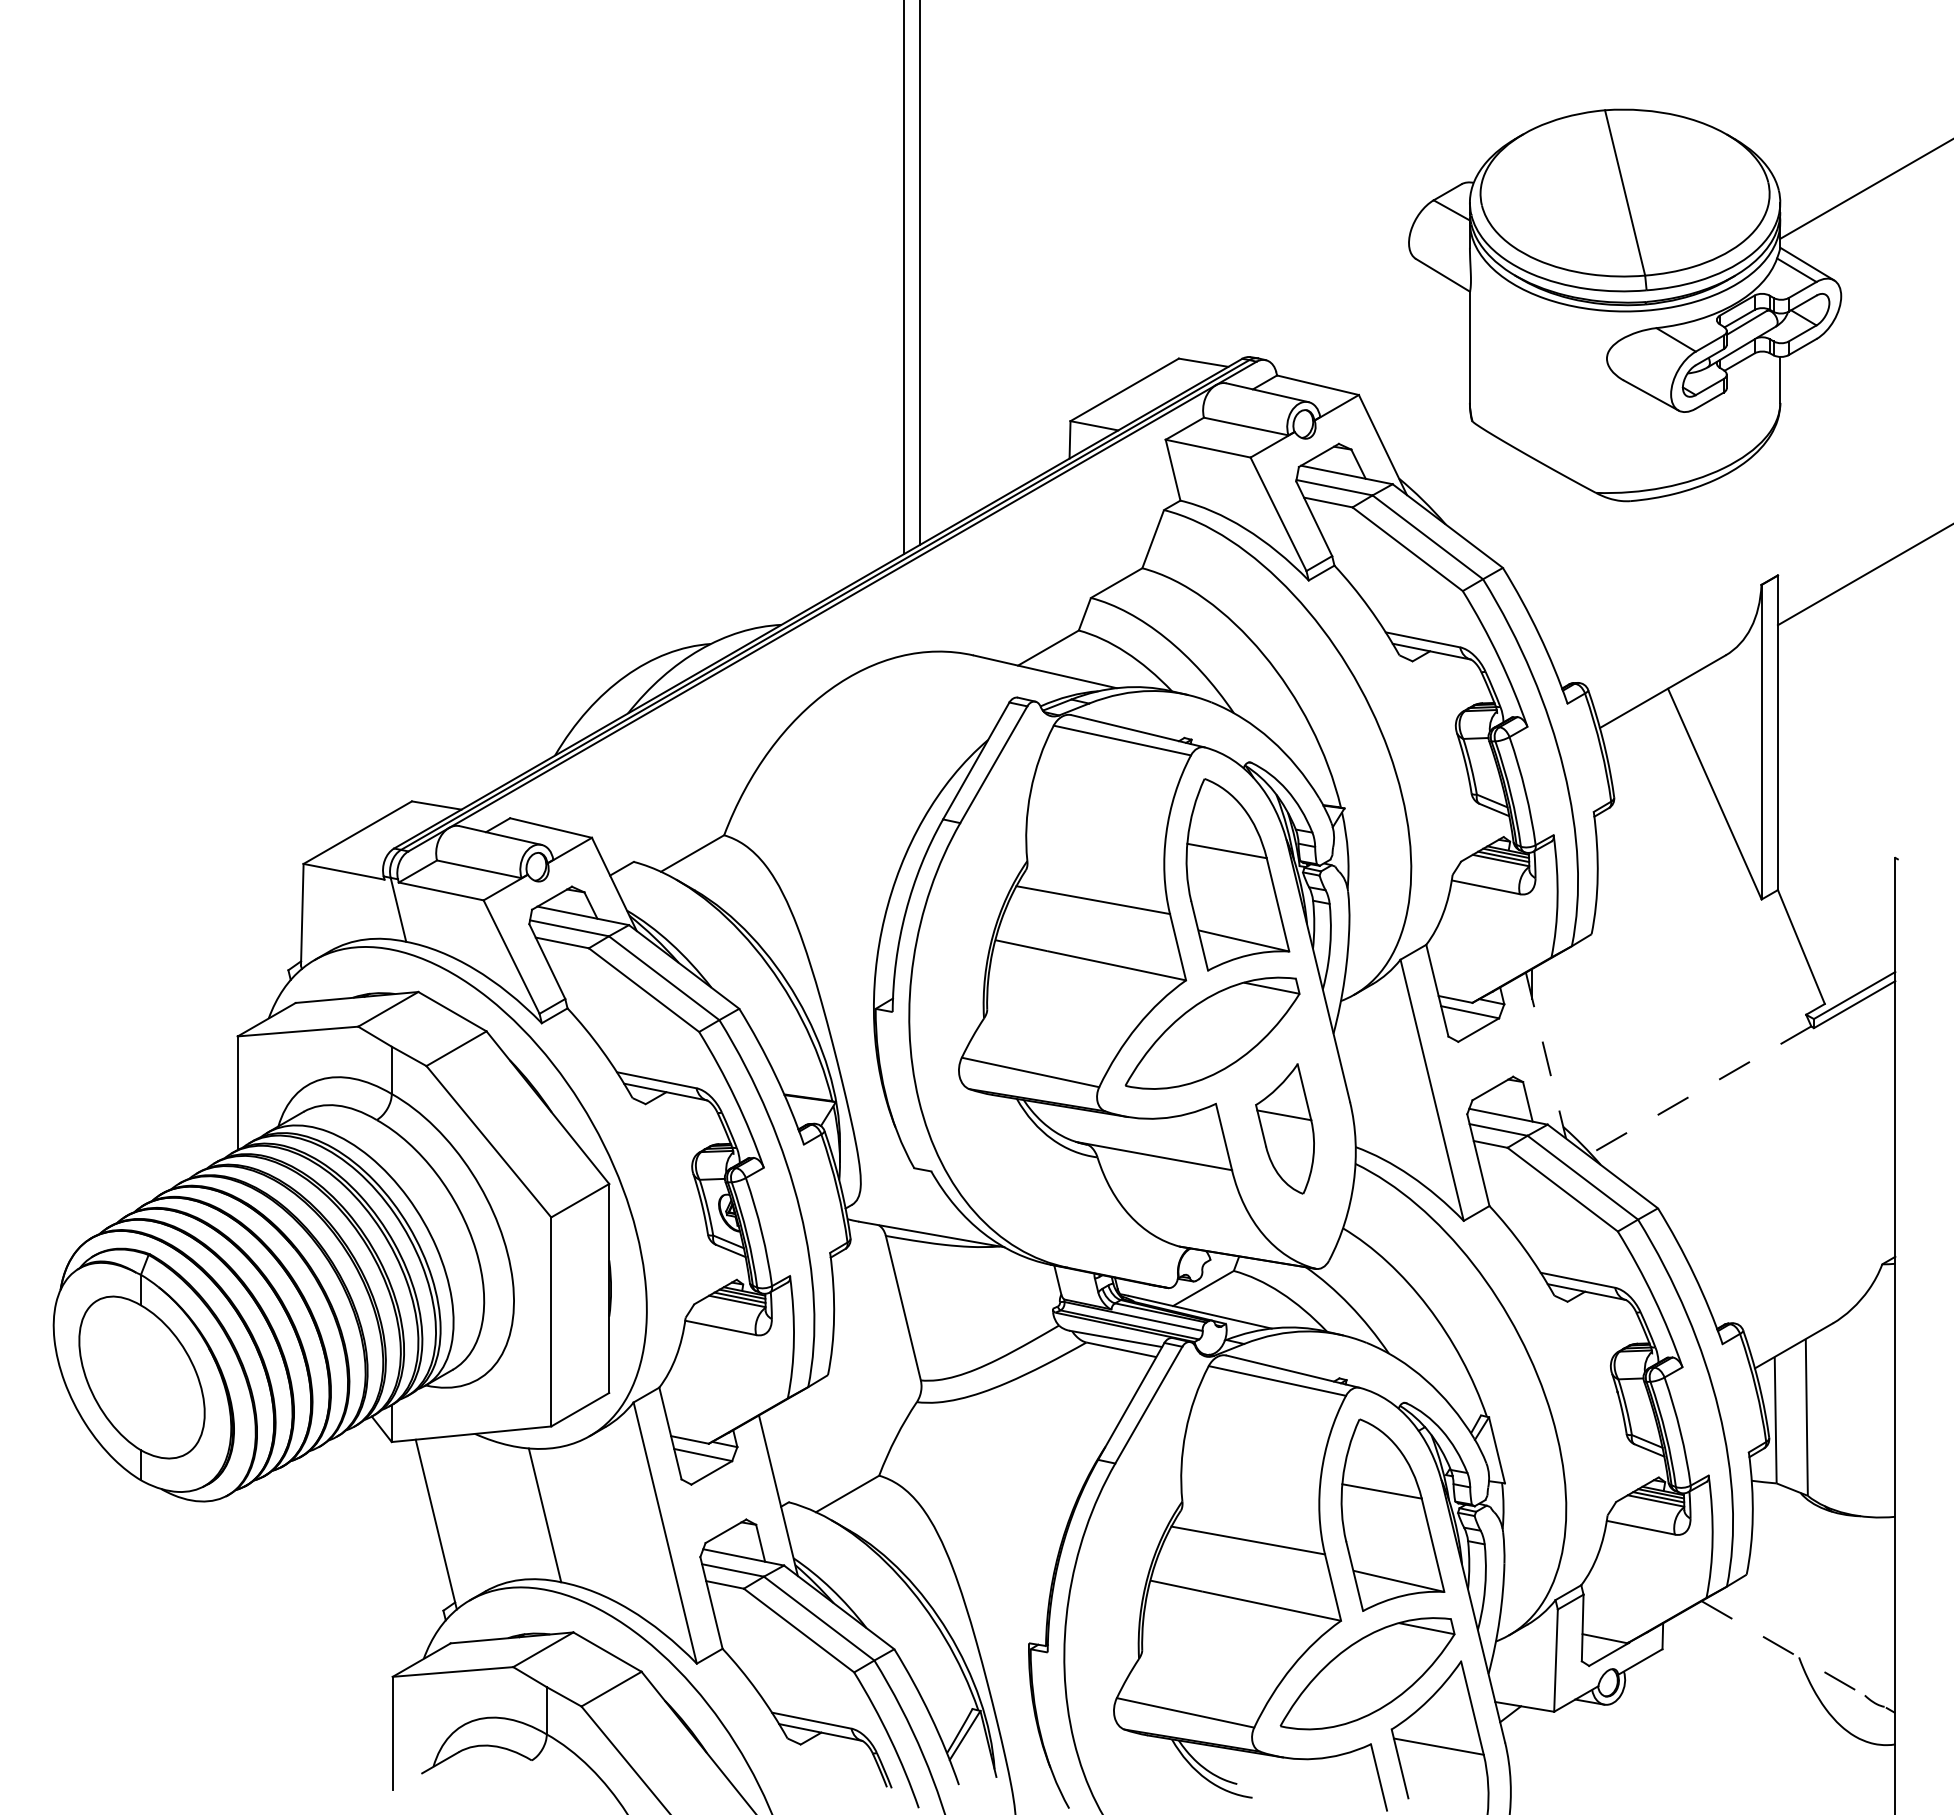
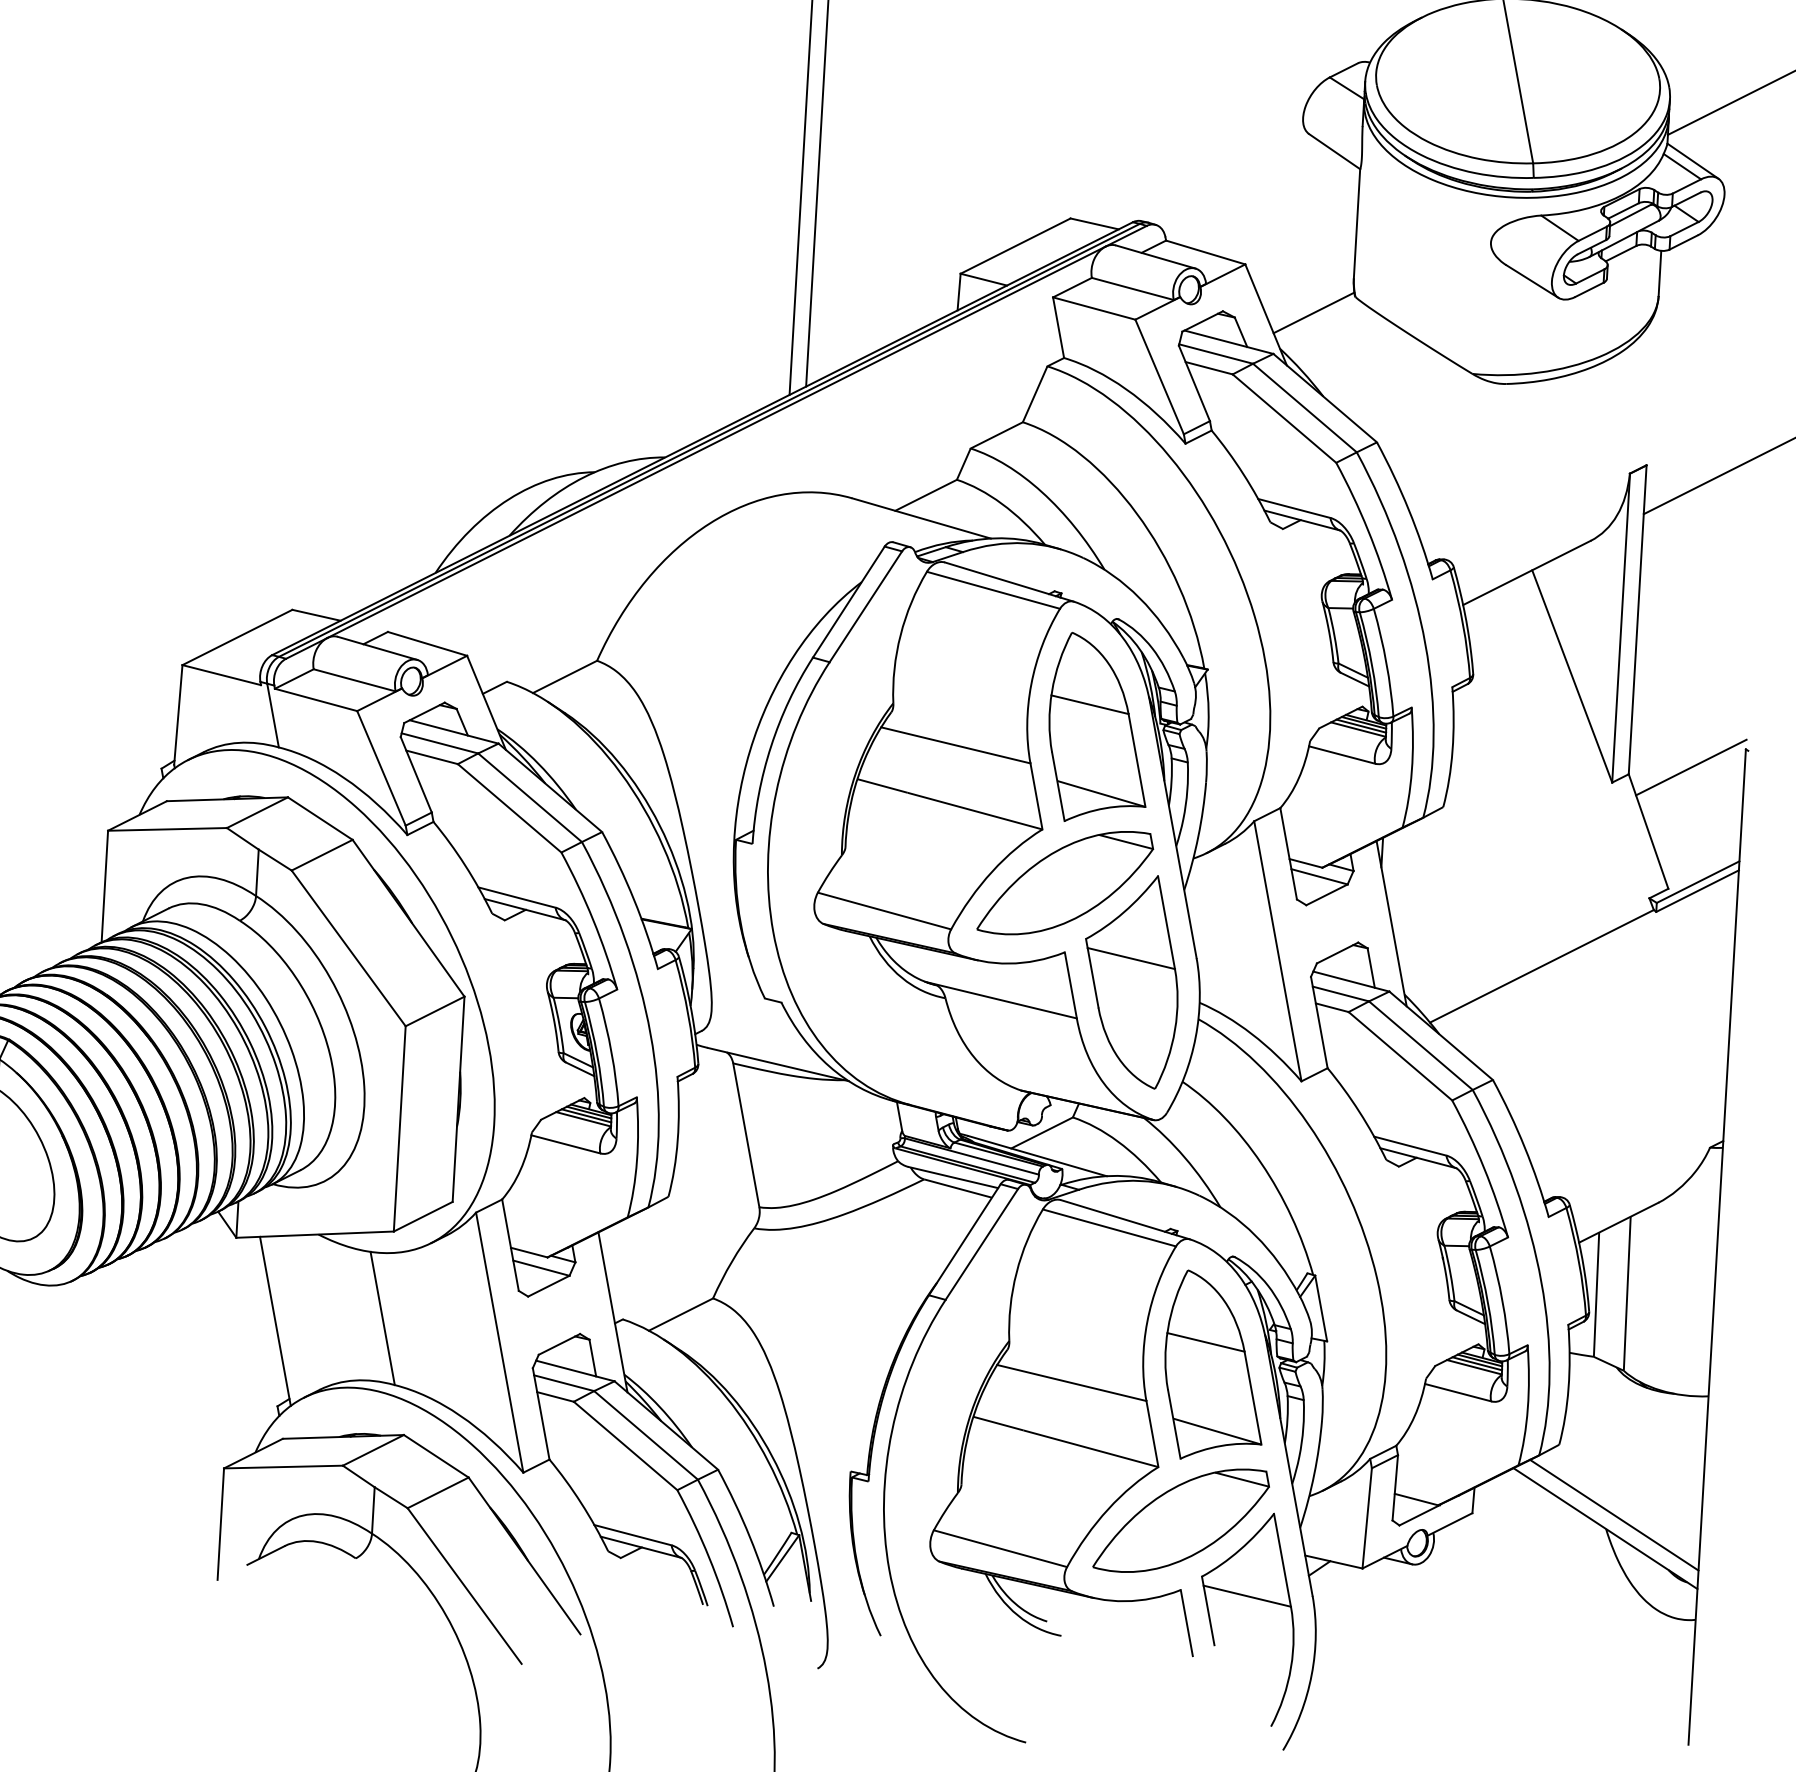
line: (1431, 440) -> (1314, 313), added
line: (1840, 879) -> (1690, 767), added
line: (1546, 1056) -> (1392, 924), dashed -> solid
line: (1700, 1090) -> (1541, 966), dashed -> solid
part: (1284, 1128) -> (1130, 980), size x1.67
line: (1806, 1642) -> (1614, 1514), added
line: (1798, 1657) -> (1605, 1529), dashed -> solid

